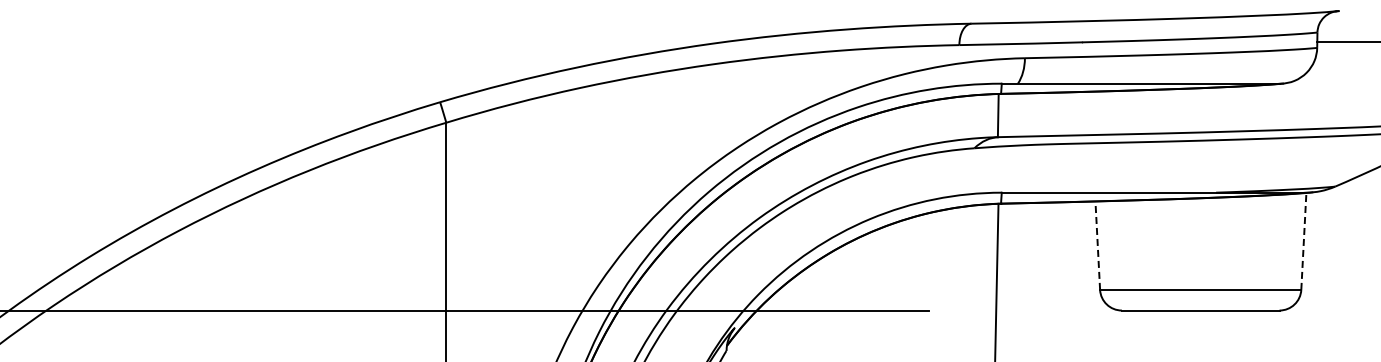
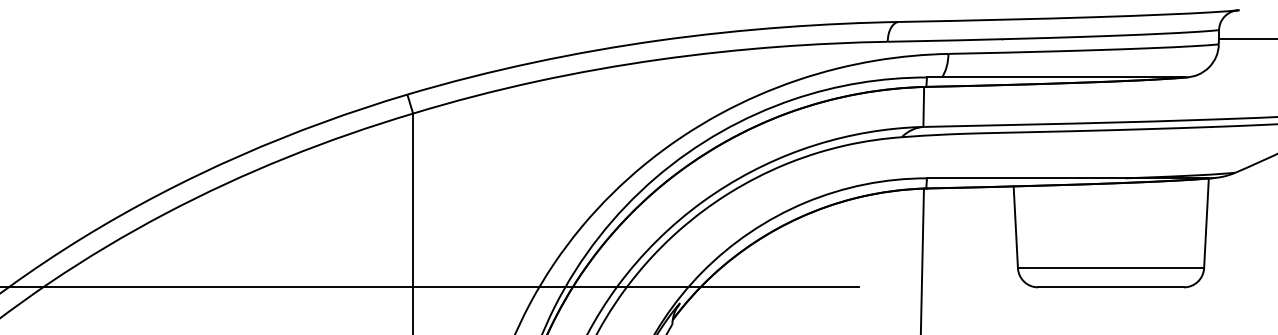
line: (1303, 241) -> (1206, 223), dashed -> solid
line: (1097, 245) -> (1015, 227), dashed -> solid

